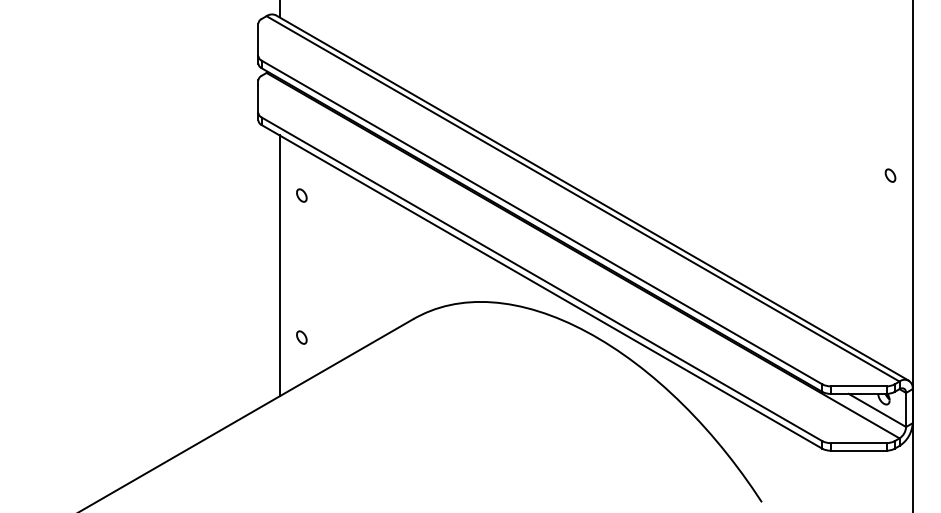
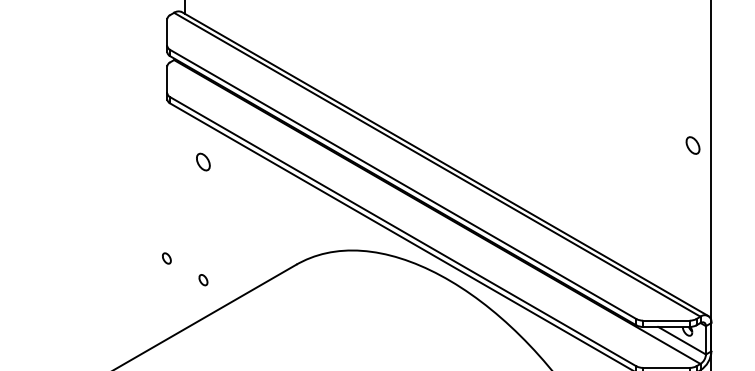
part: (890, 175) -> (692, 145), size x1.6
part: (301, 195) -> (203, 161), size x1.6
line: (279, 265) -> (184, 220), removed
part: (257, 311) -> (166, 258), added

